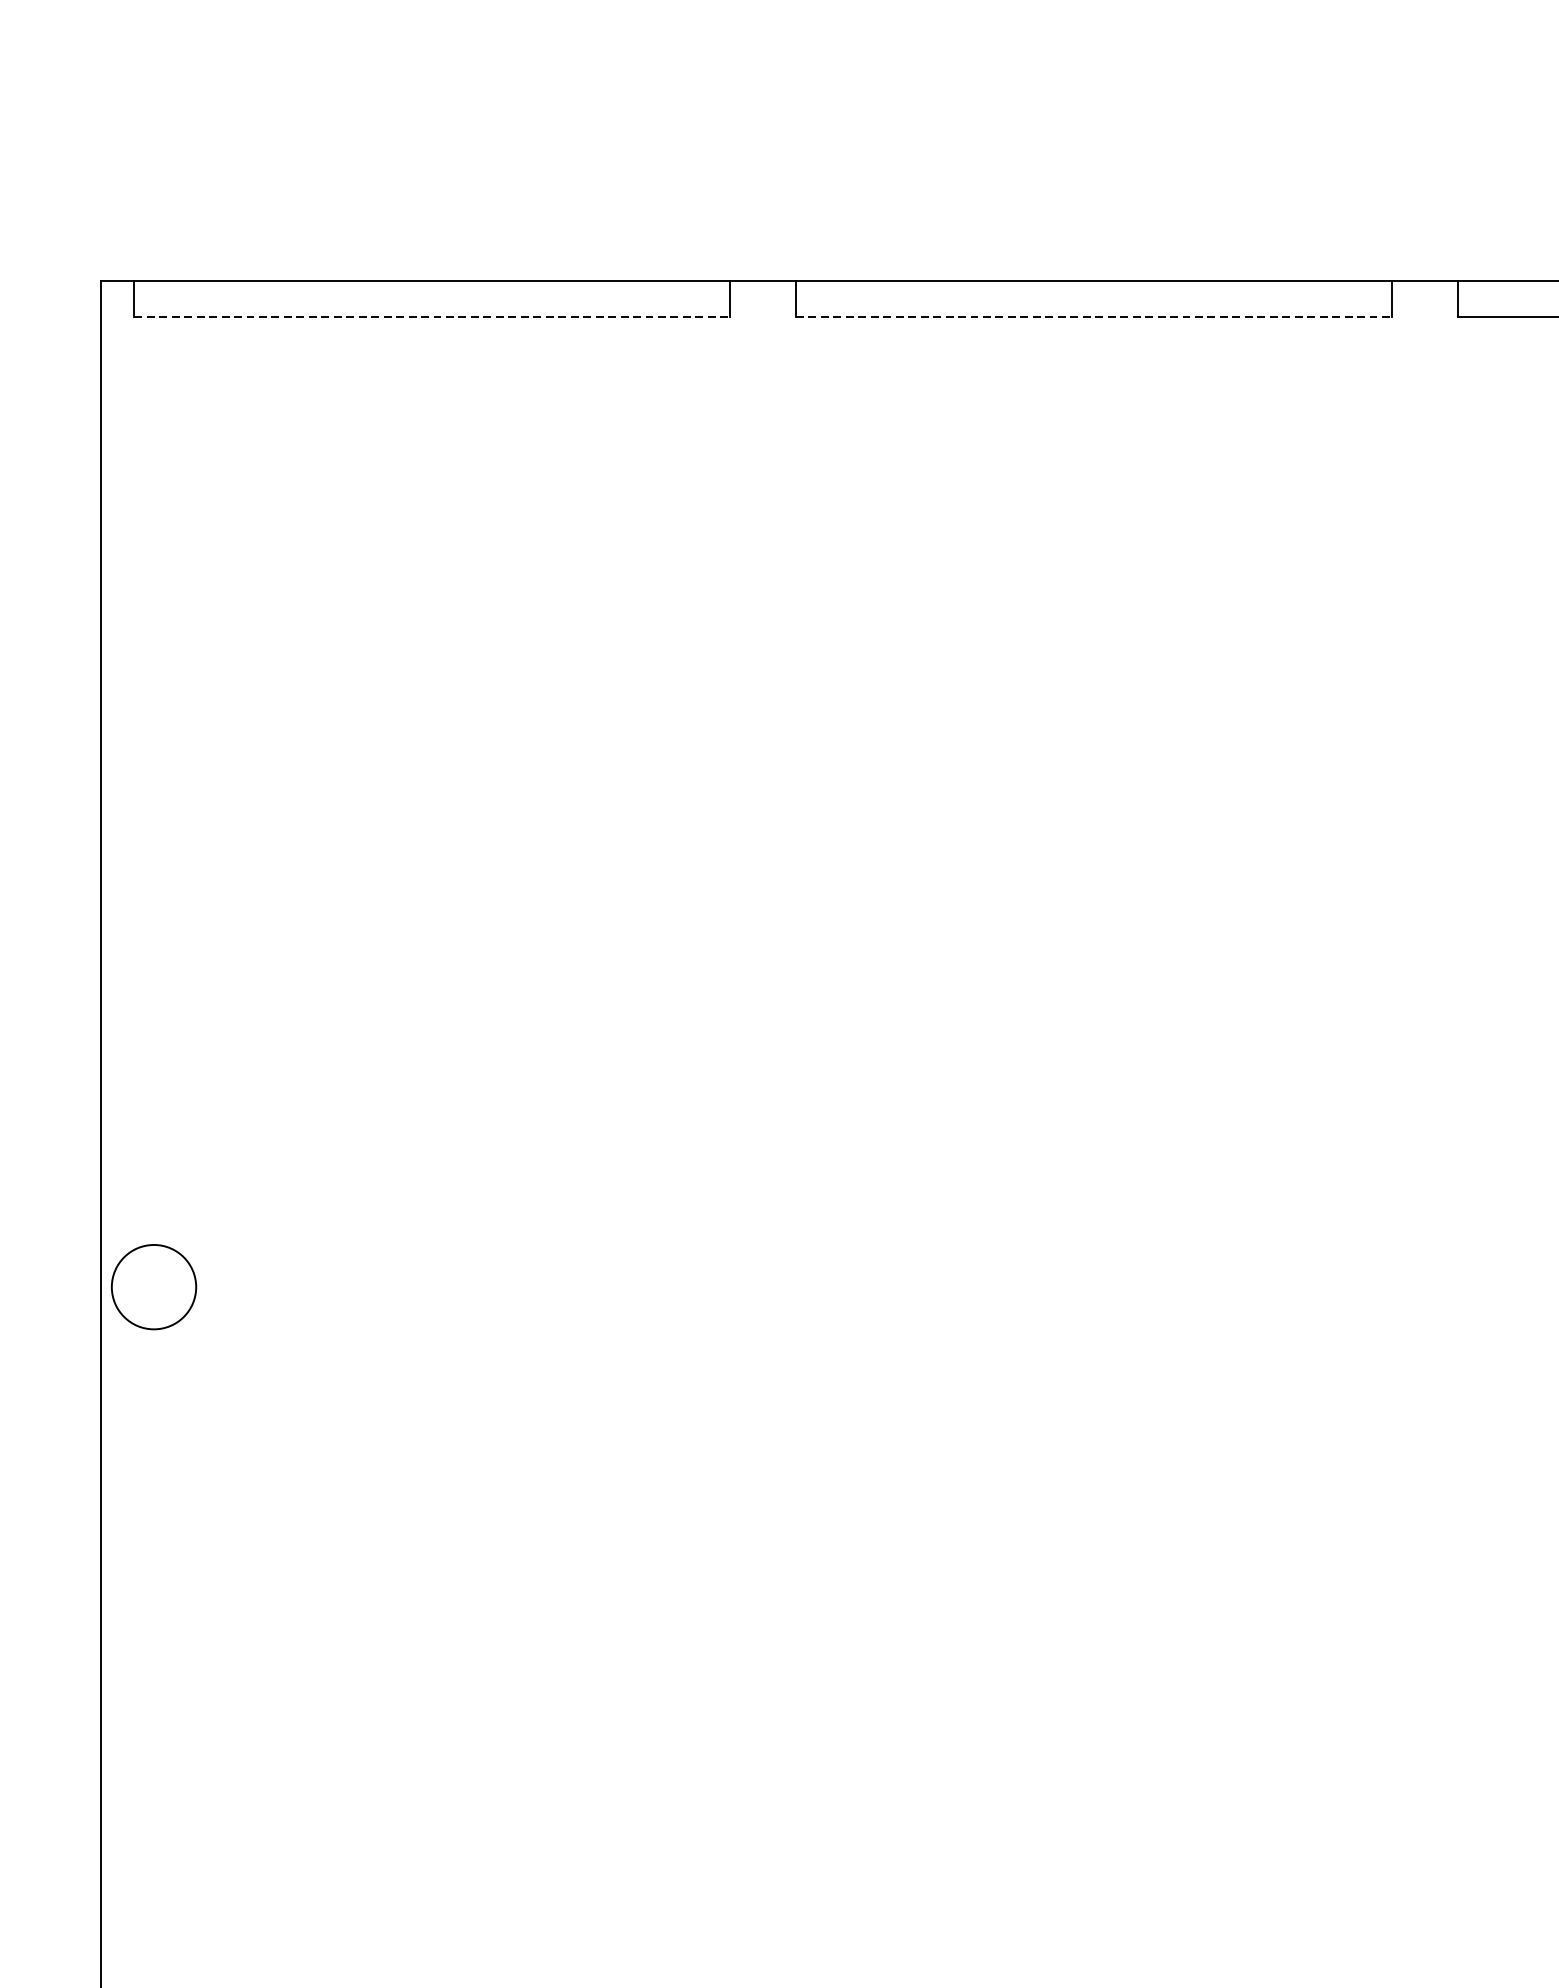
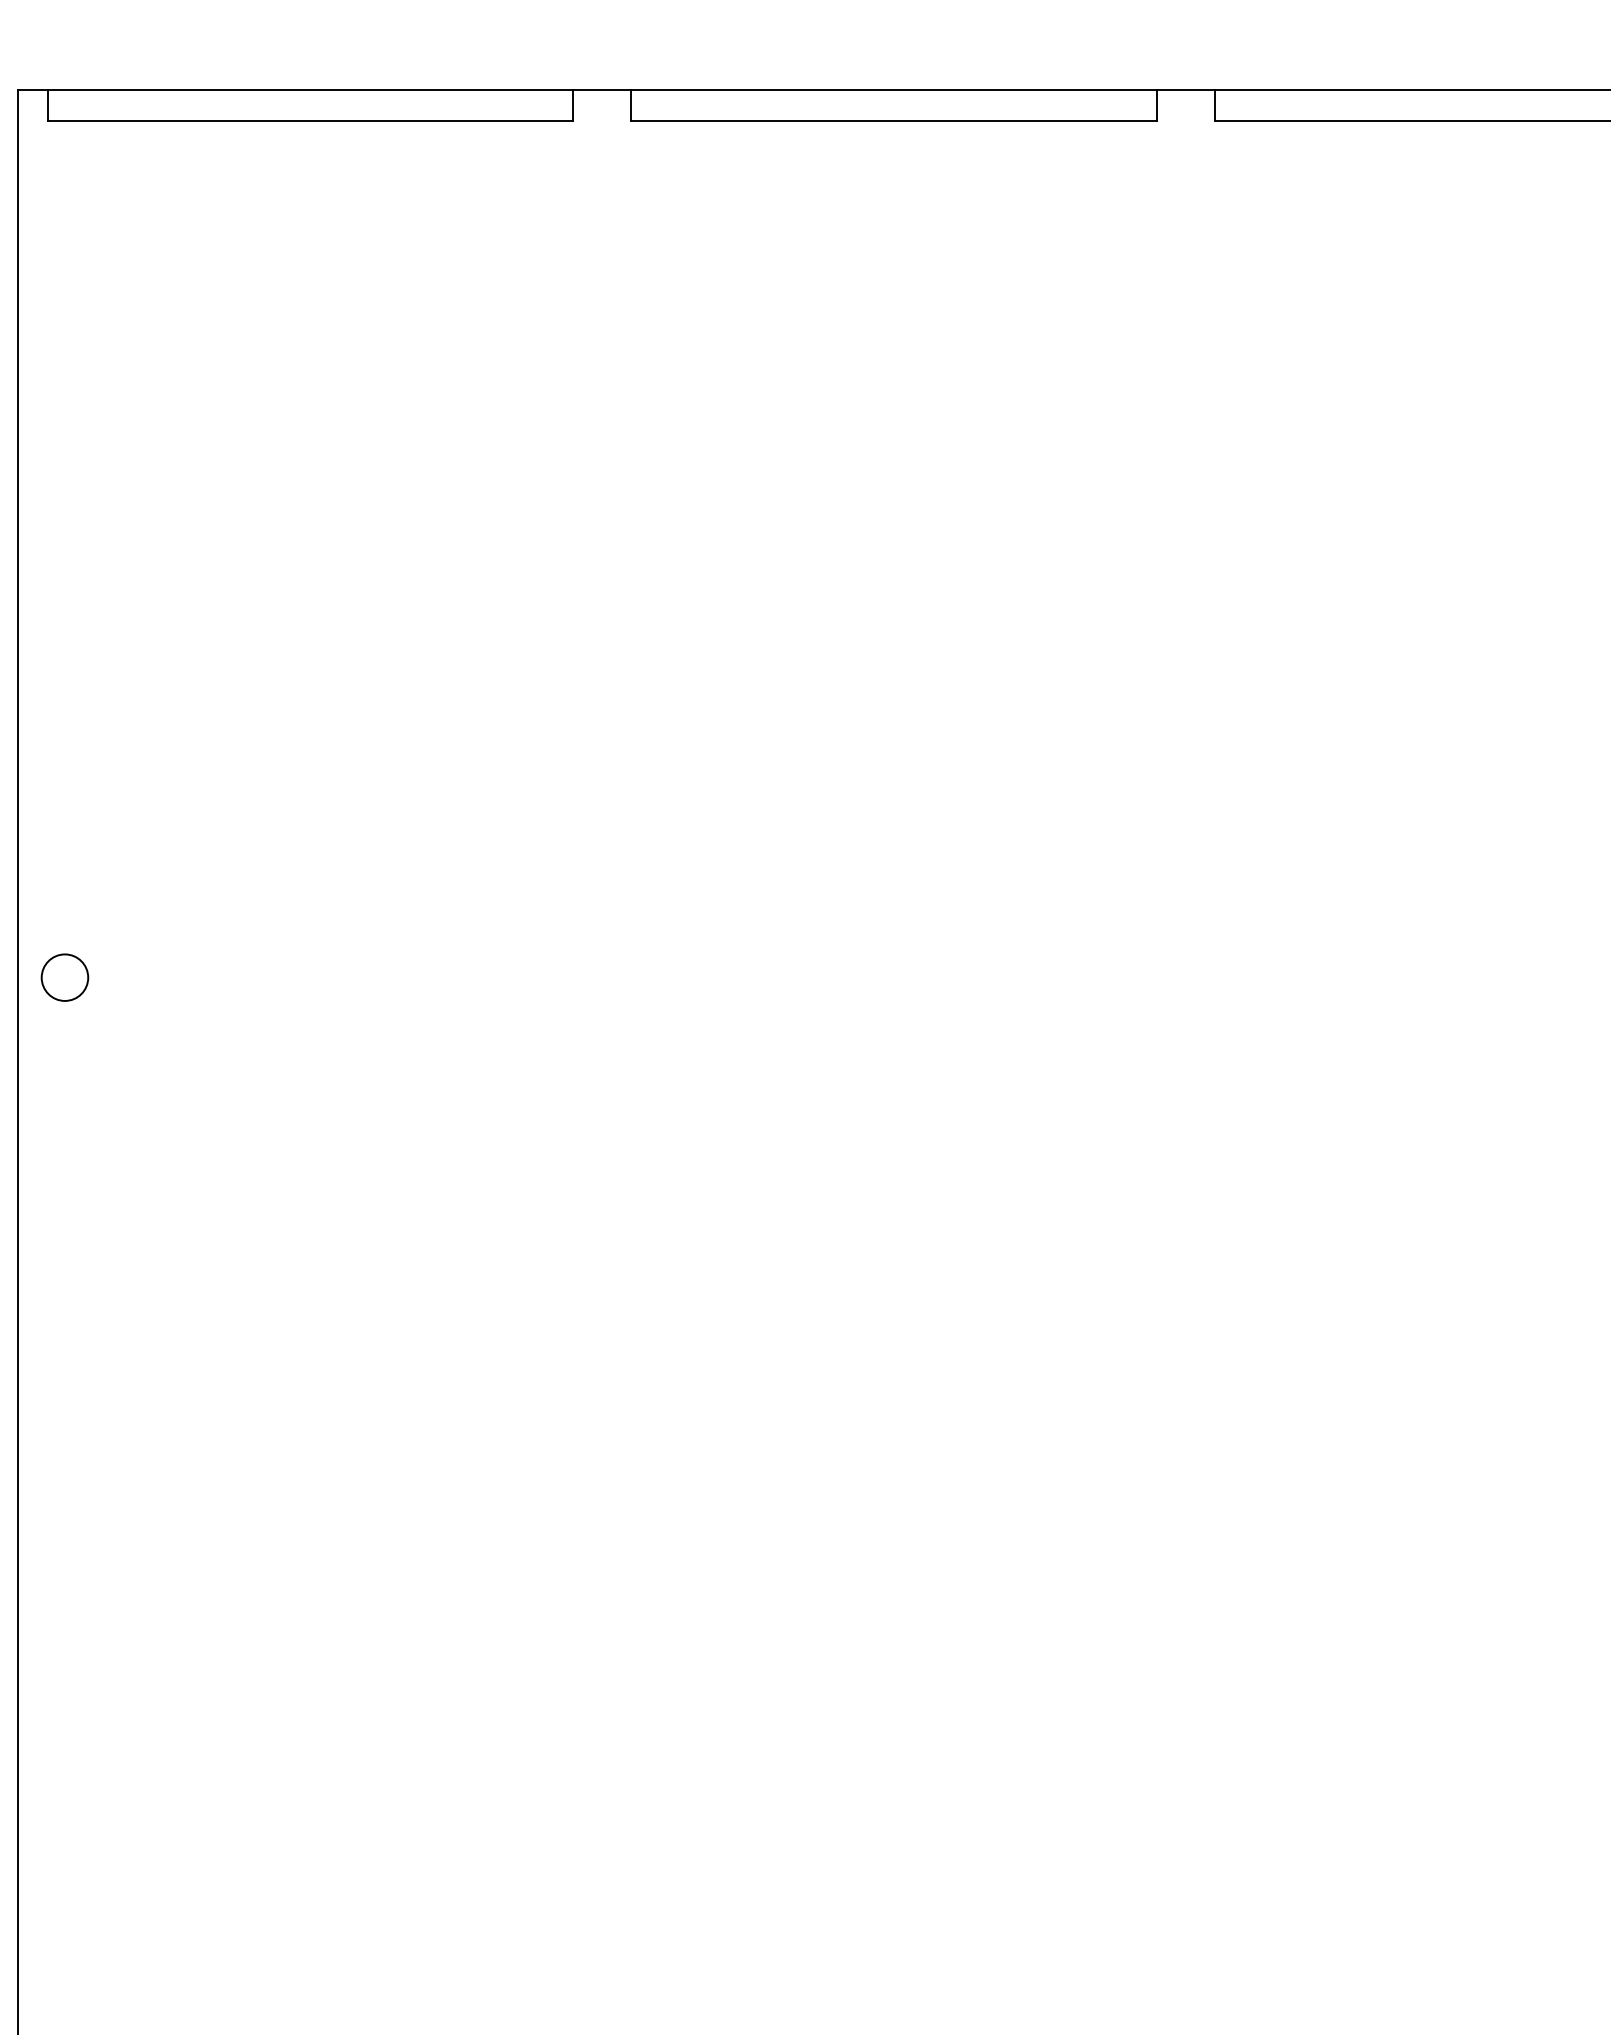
line: (432, 316) -> (310, 121), dashed -> solid
line: (1094, 316) -> (894, 121), dashed -> solid
circle: (153, 1286) -> (64, 977), size x0.62

